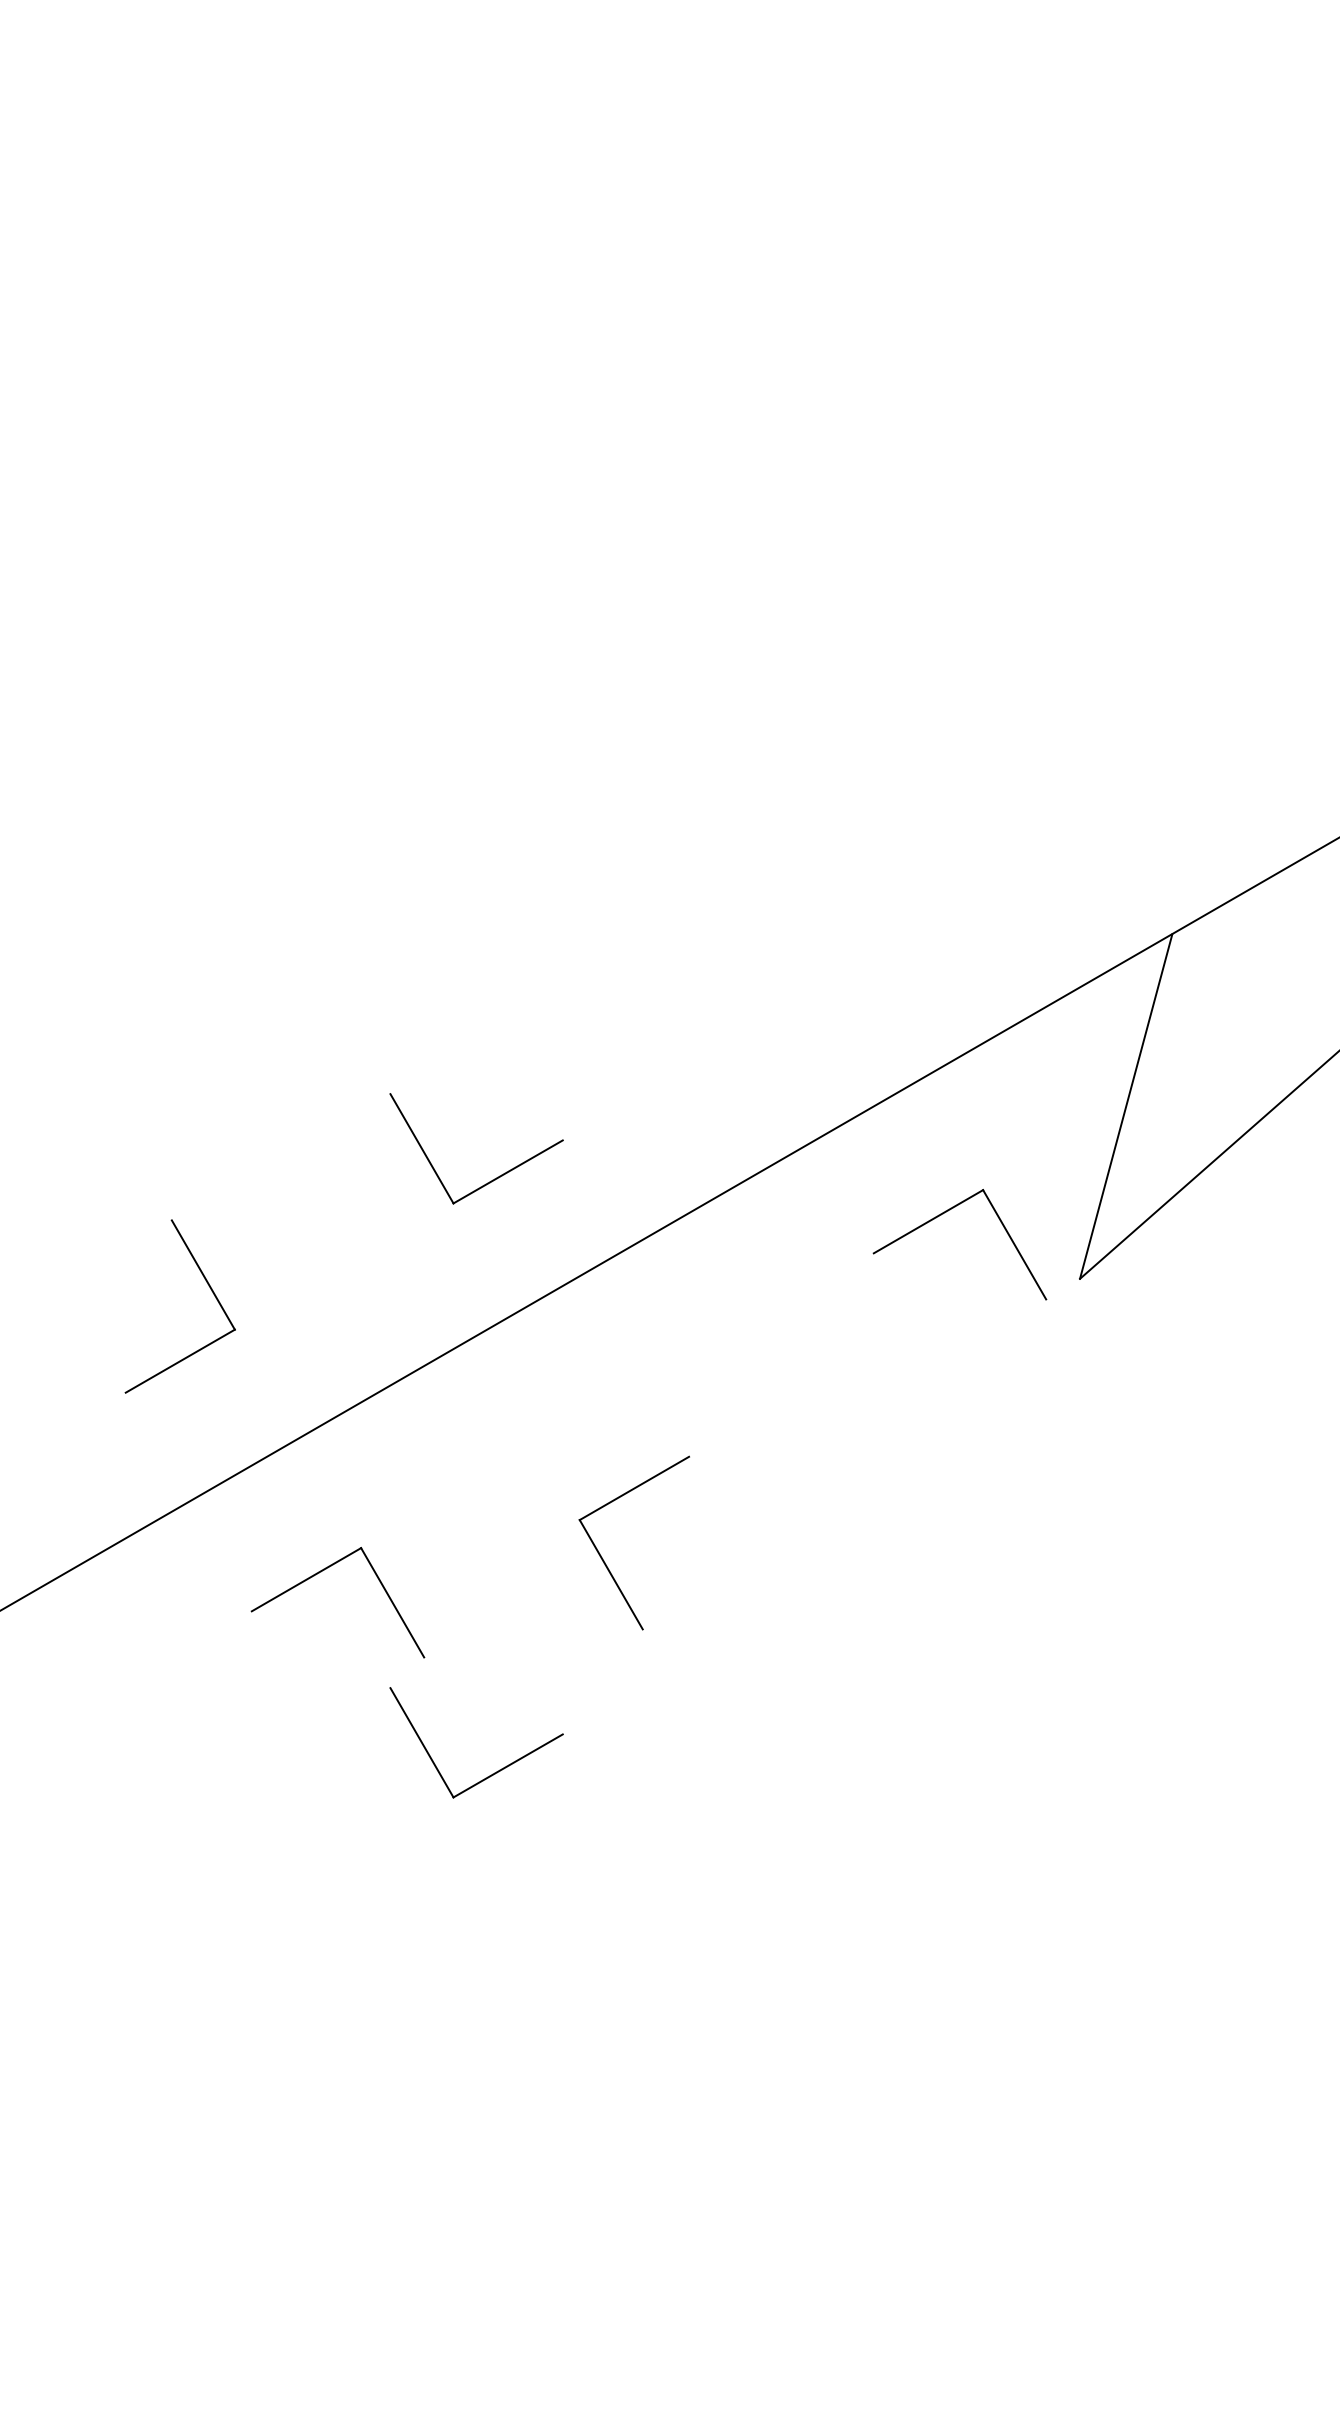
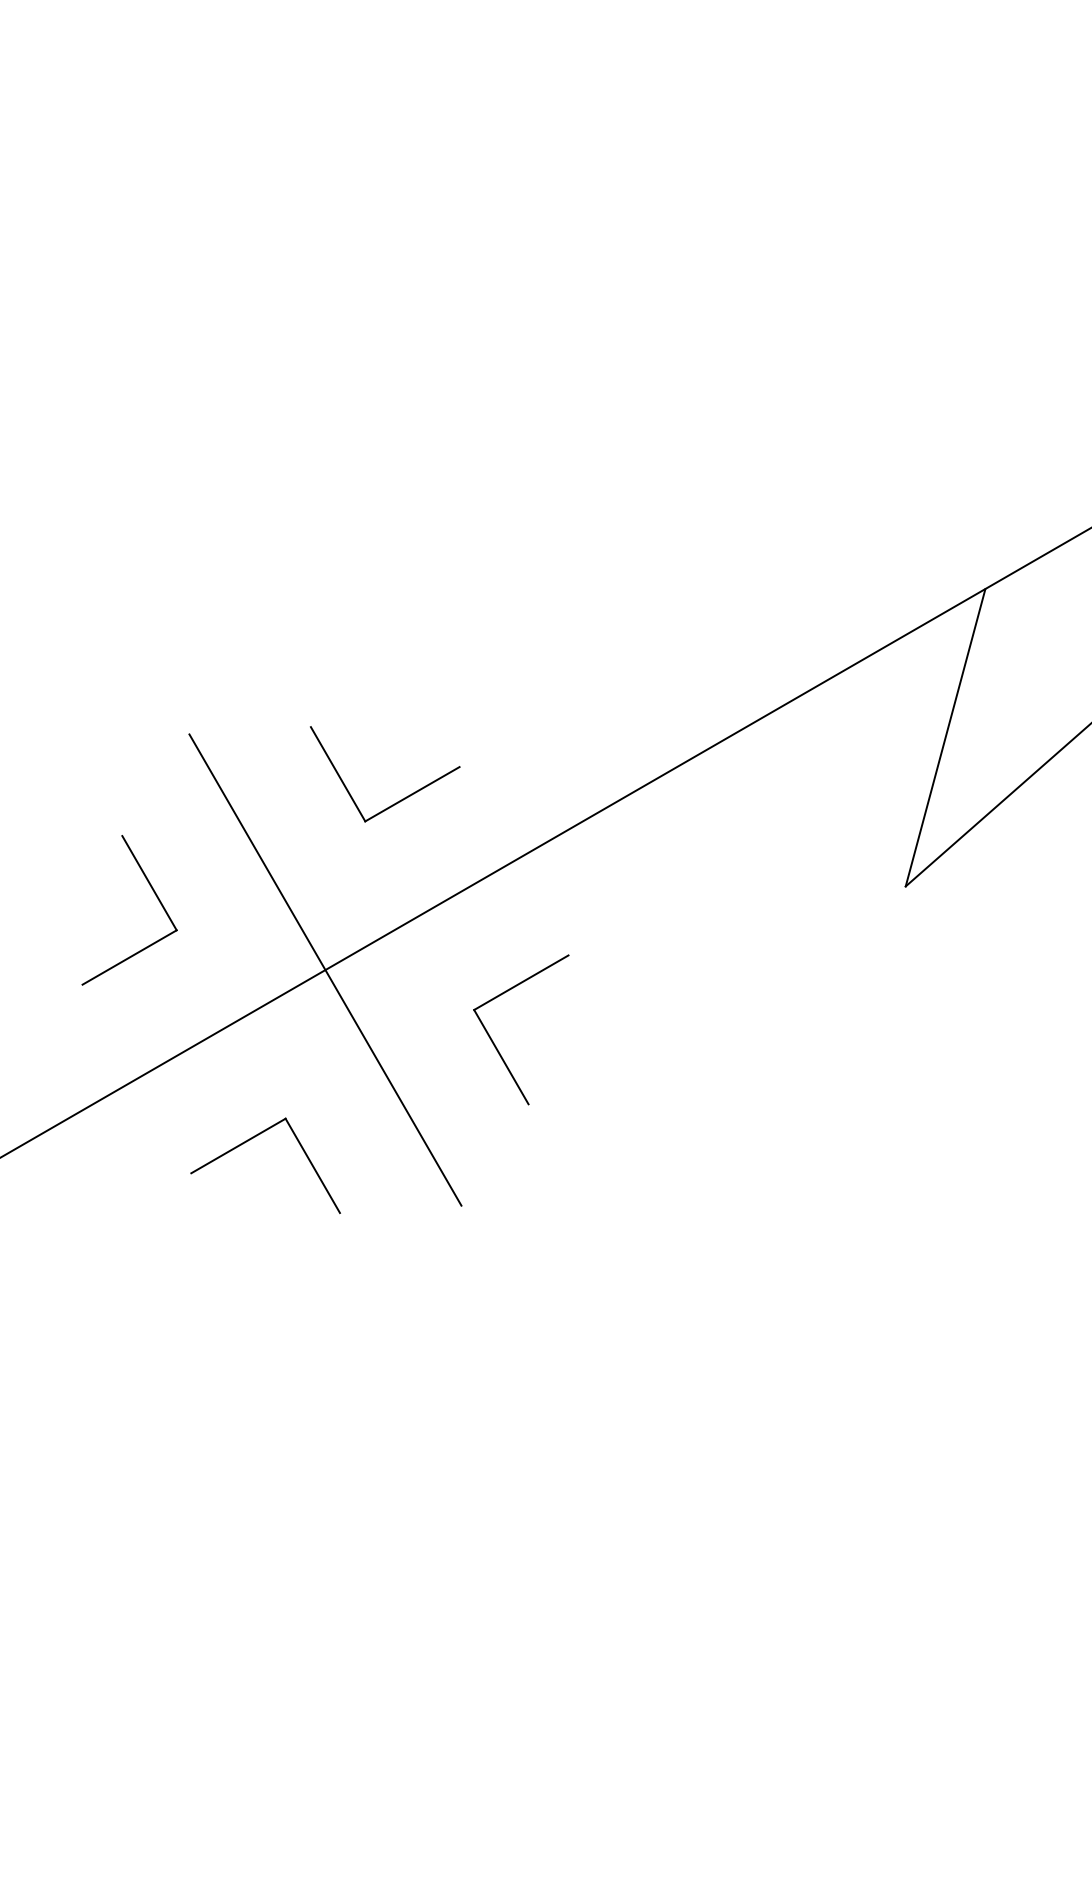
part: (943, 1214) -> (787, 830), removed
line: (406, 1375) -> (324, 969), added
part: (604, 1560) -> (495, 1044), moved
part: (492, 1773) -> (398, 1313), removed

